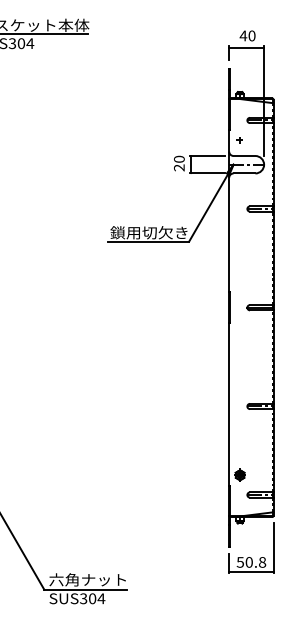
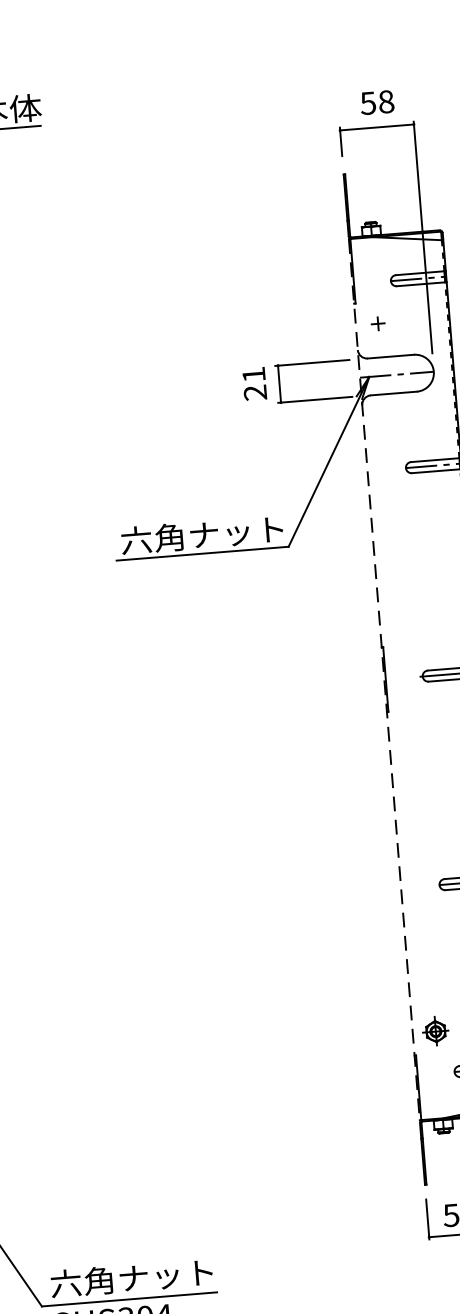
text: (247, 35) -> (376, 101), 40 -> 58
text: (179, 158) -> (254, 372), 20 -> 21
text: (148, 232) -> (201, 534), 鎖用切欠き -> 六角ナット
line: (229, 307) -> (384, 679), solid -> dashed

